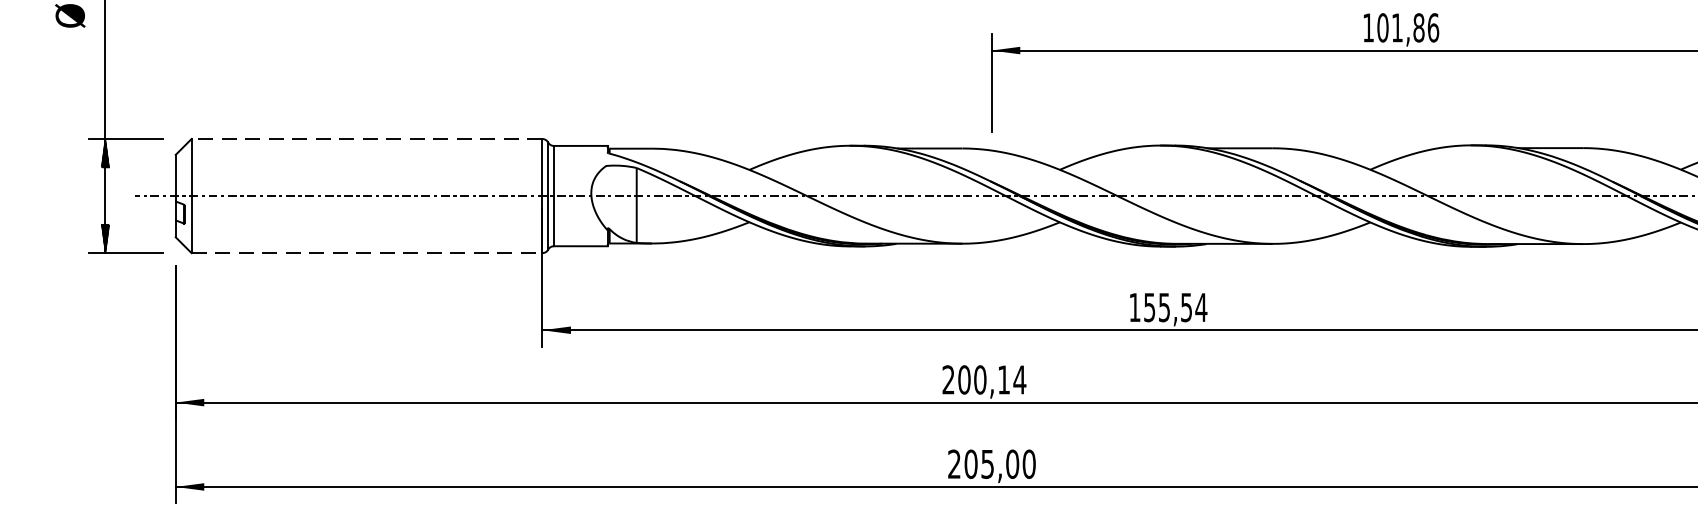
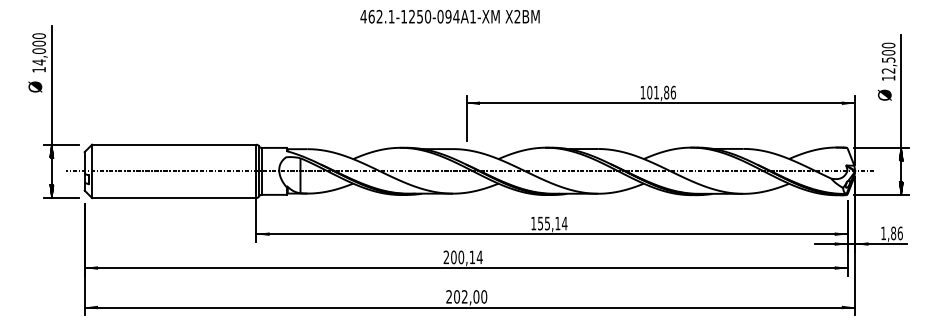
line: (365, 138) -> (173, 144), dashed -> solid
line: (367, 254) -> (174, 198), dashed -> solid
text: (1185, 307) -> (557, 223), 155,54 -> 155,14
text: (987, 463) -> (464, 296), 205,00 -> 202,00

